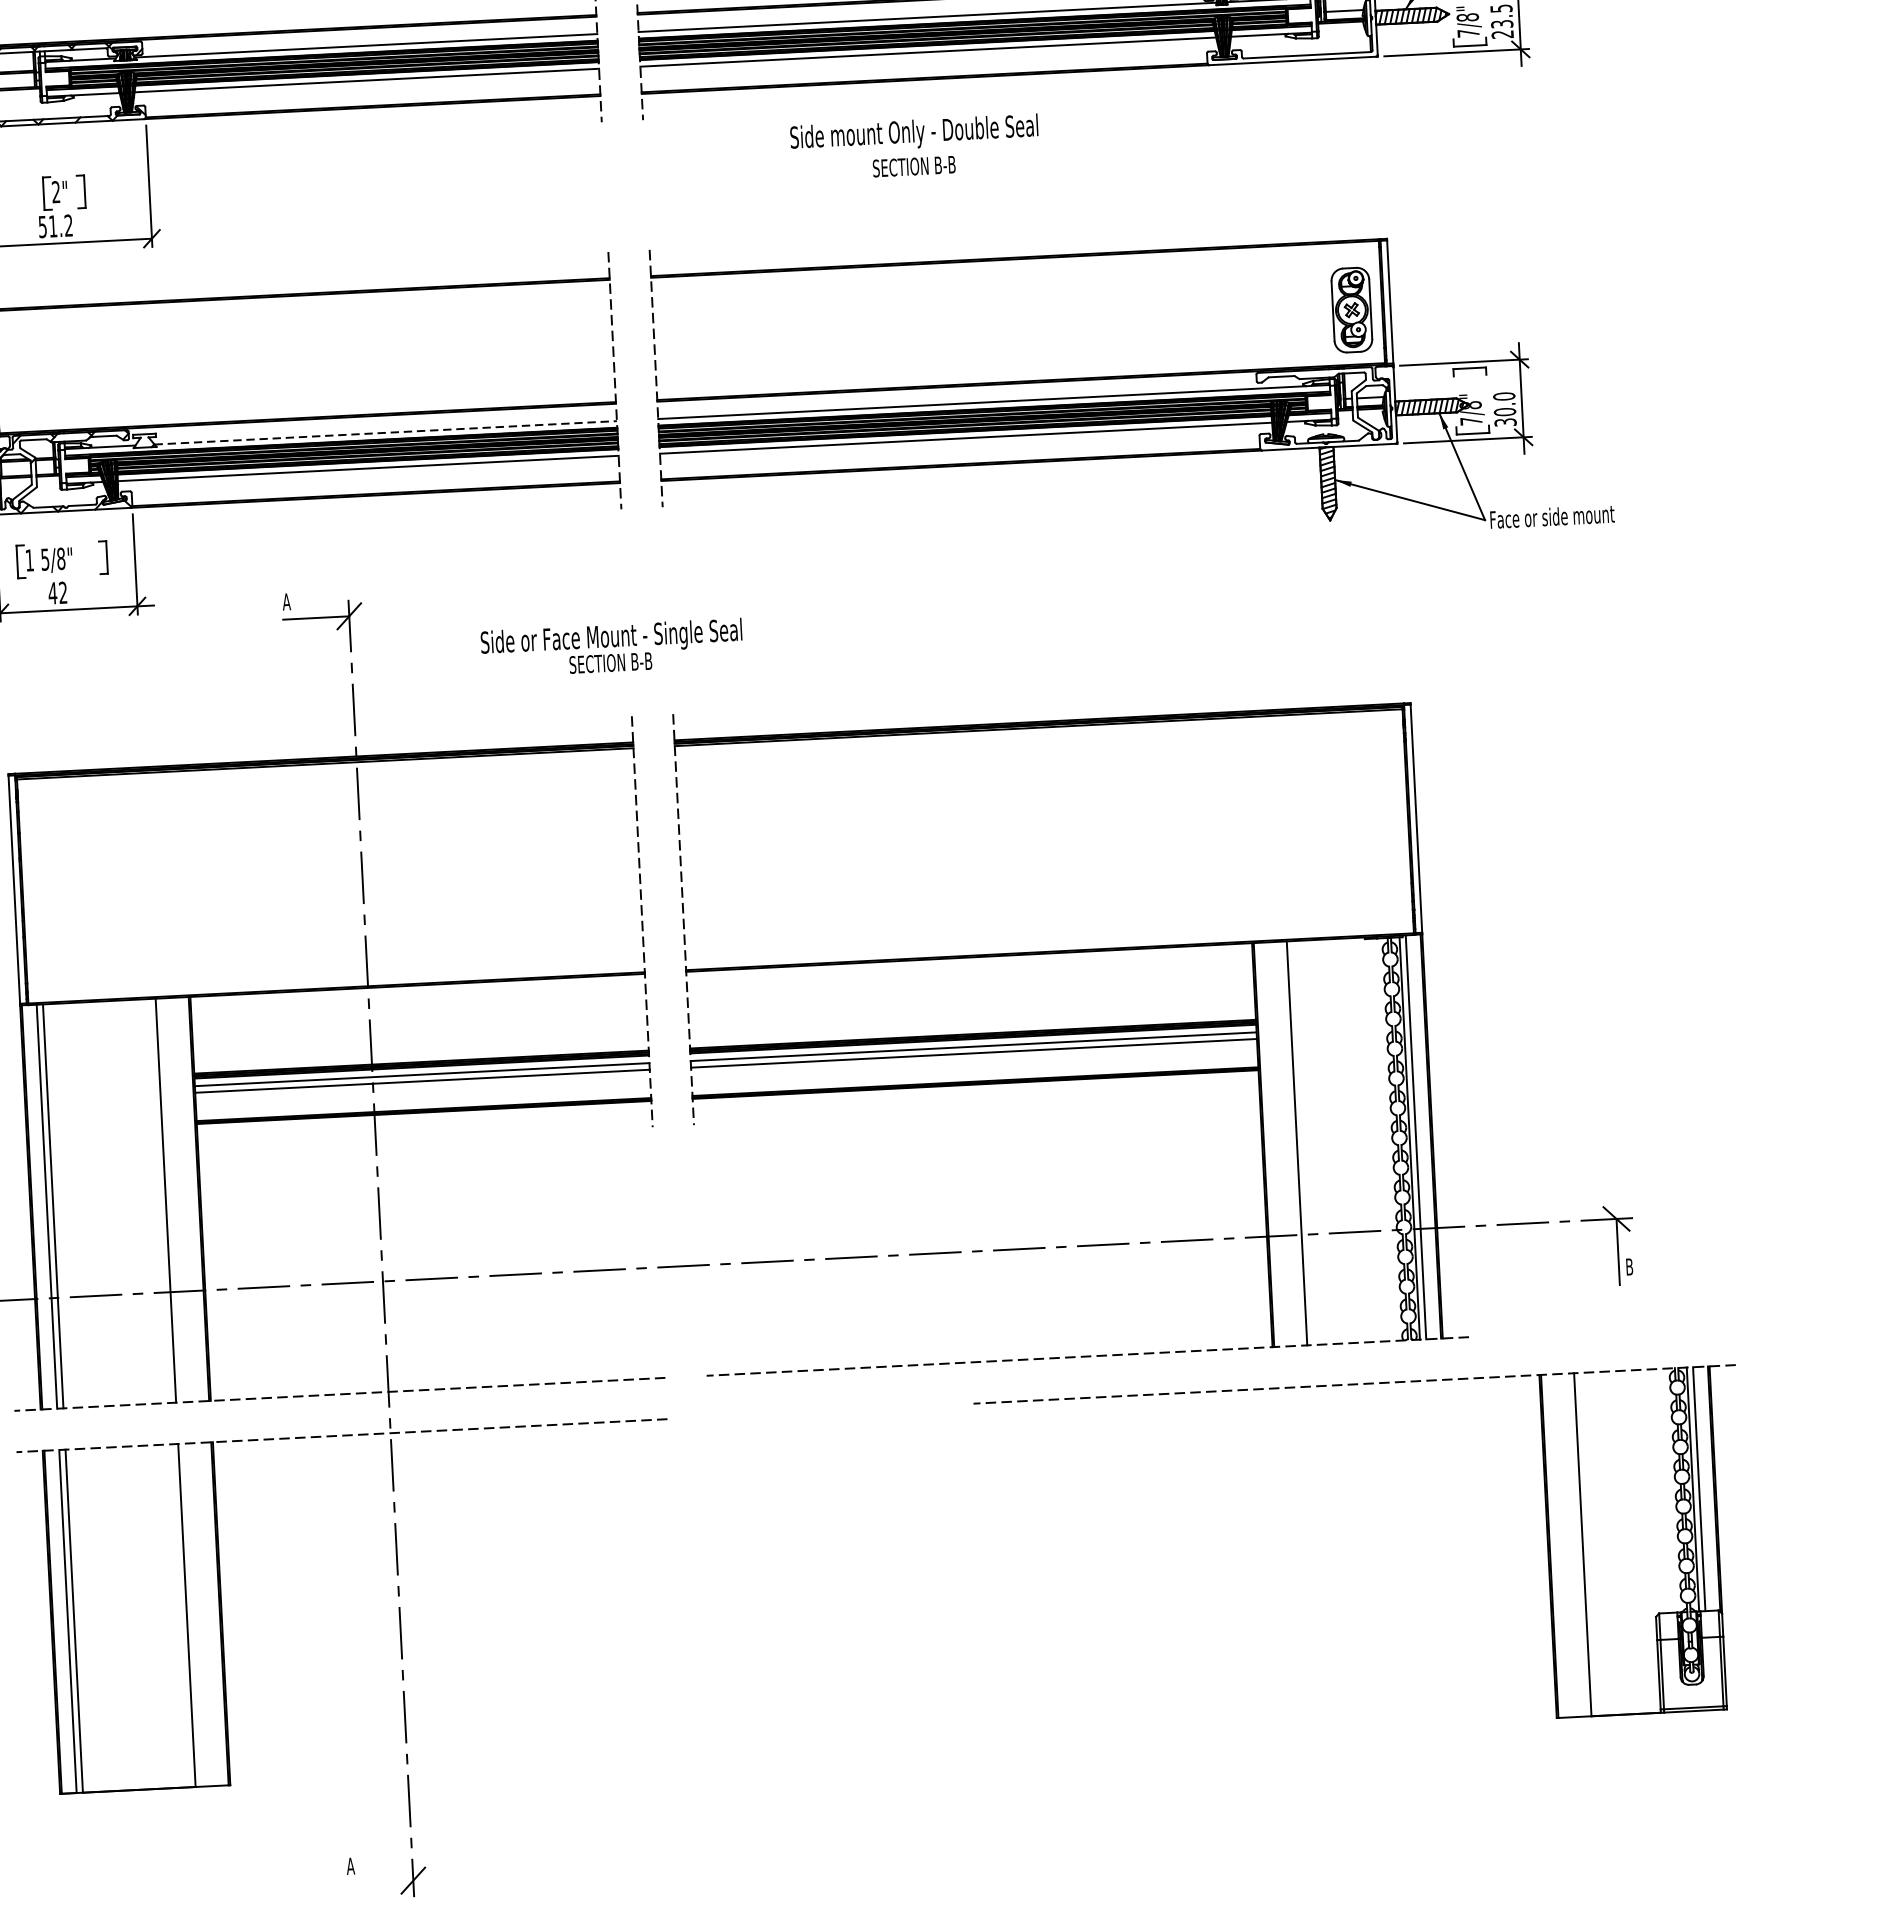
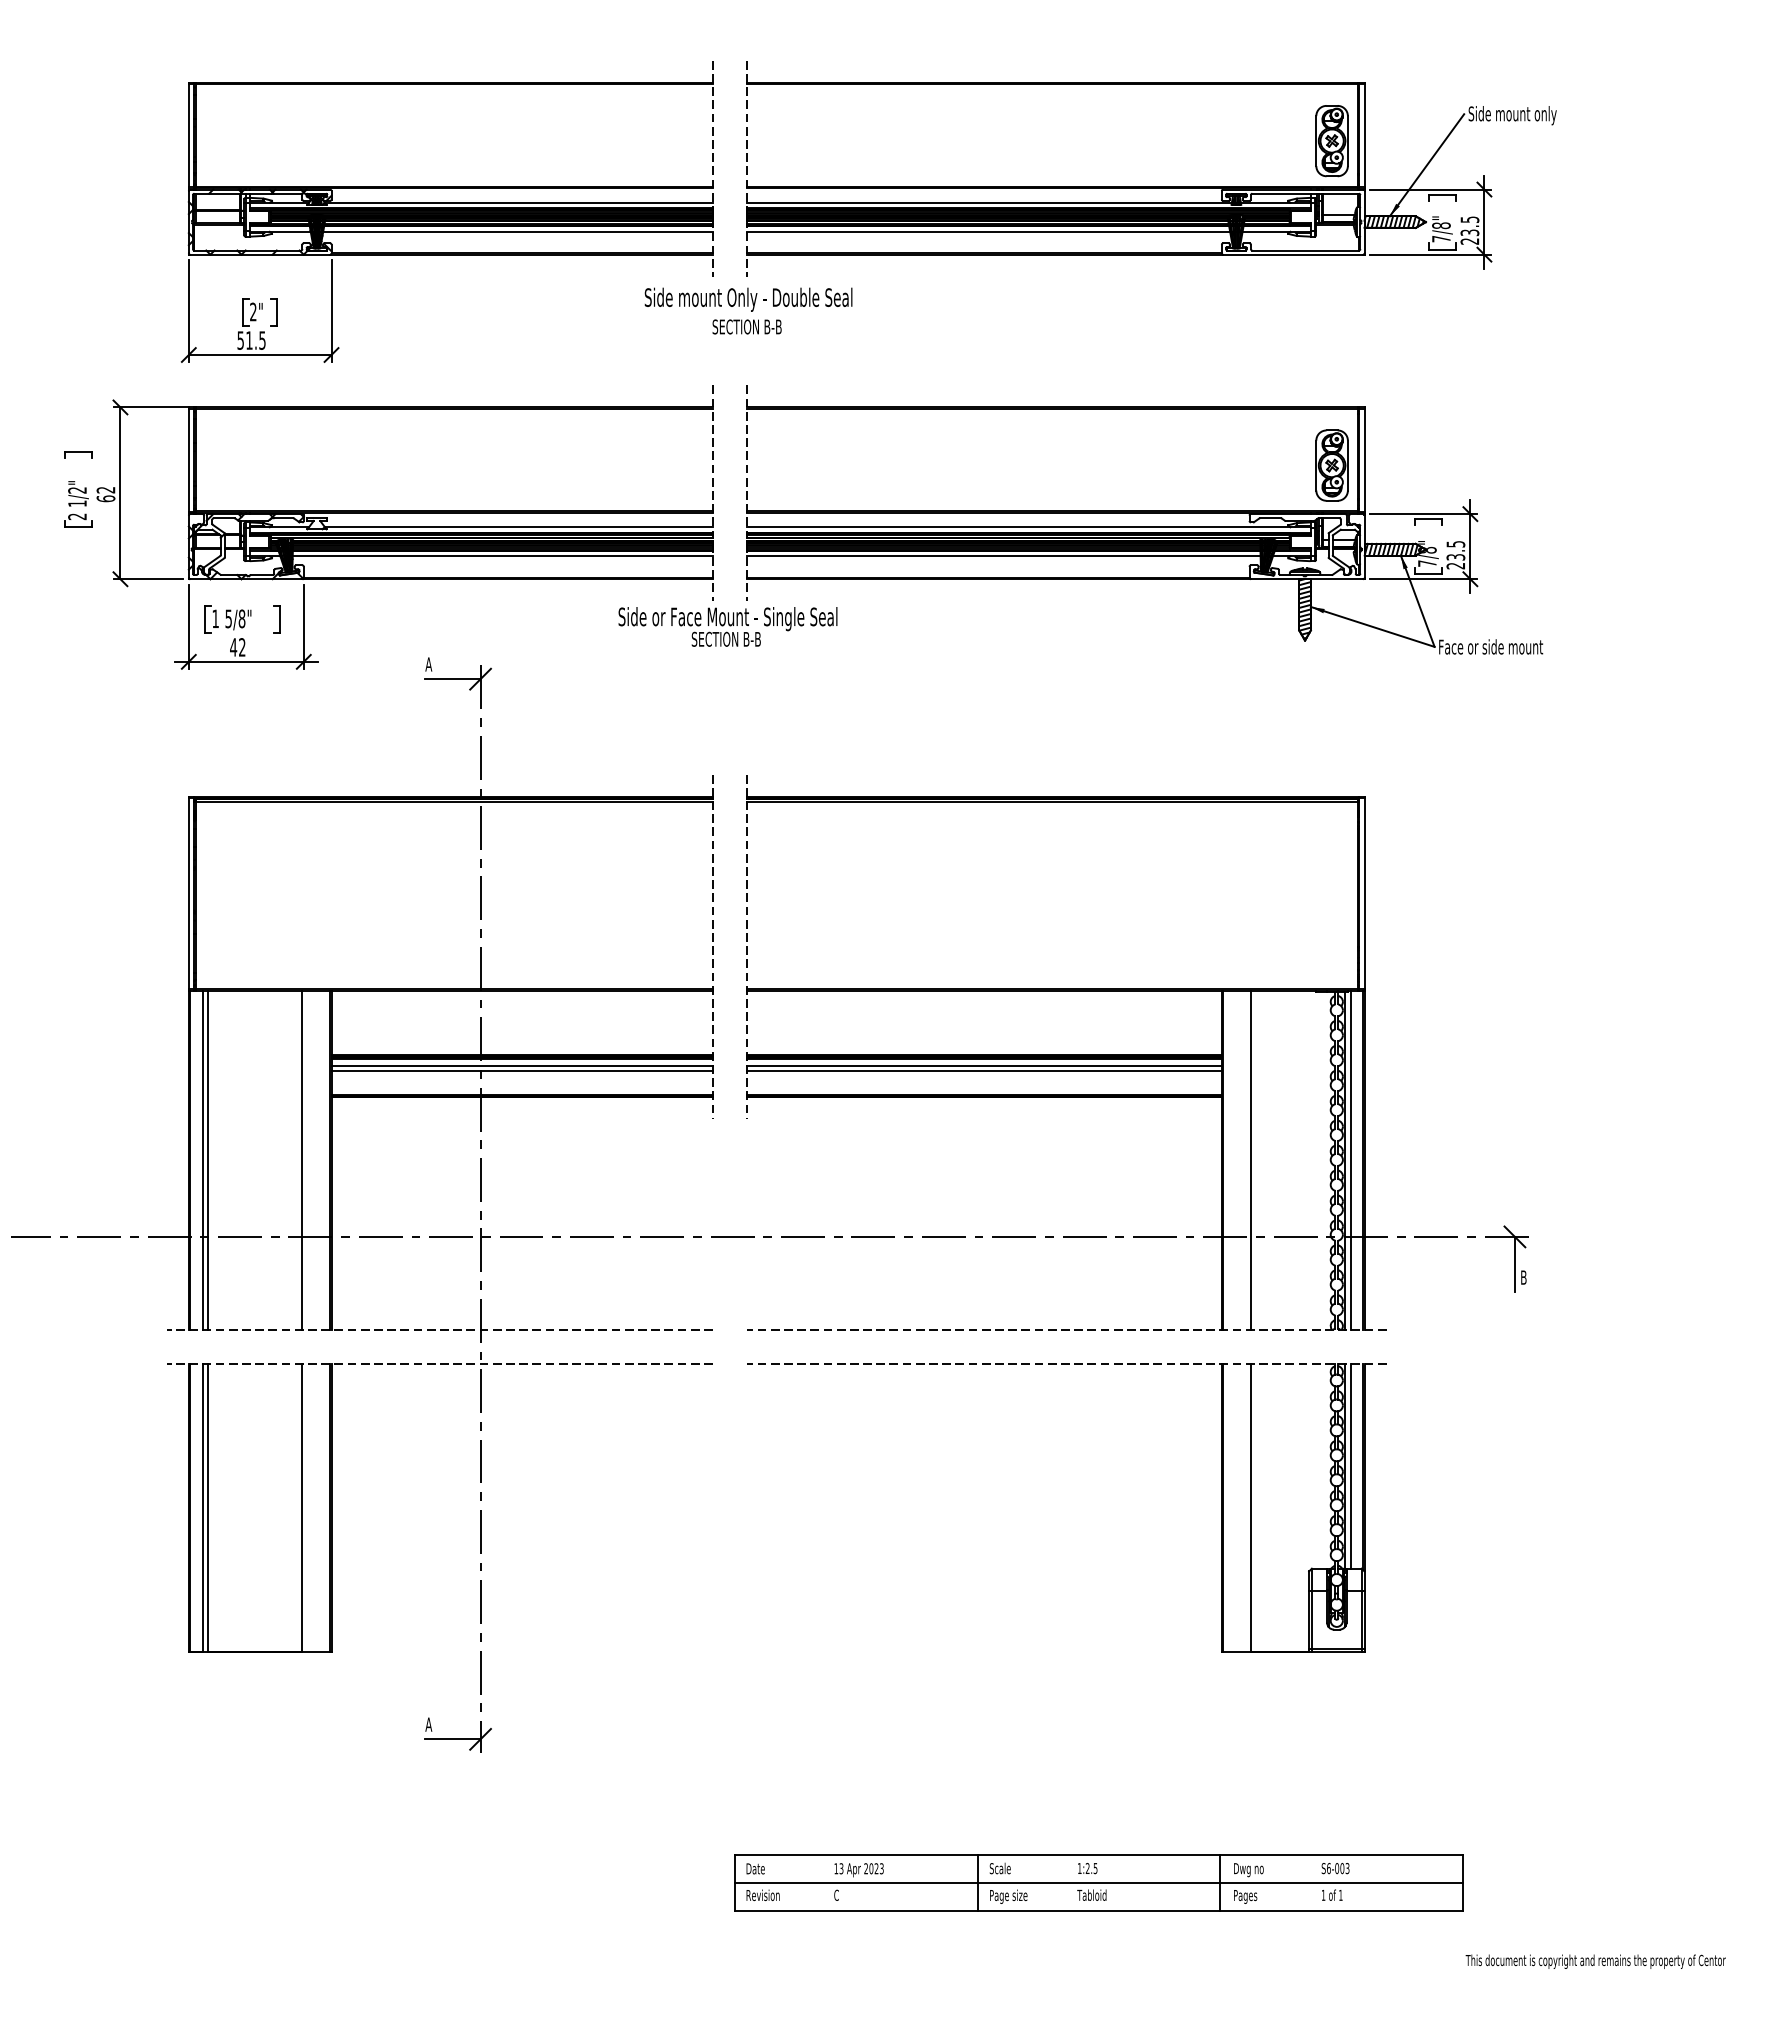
text: (914, 146) -> (748, 310), moved
text: (68, 225) -> (262, 340), 51.2 -> 51.5
text: (1504, 408) -> (1455, 554), 30.0 -> 23.5
line: (385, 433) -> (518, 527), dashed -> solid
text: (611, 647) -> (727, 626), moved
part: (1354, 1384) -> (1066, 1364), moved
line: (379, 1882) -> (452, 1739), added

